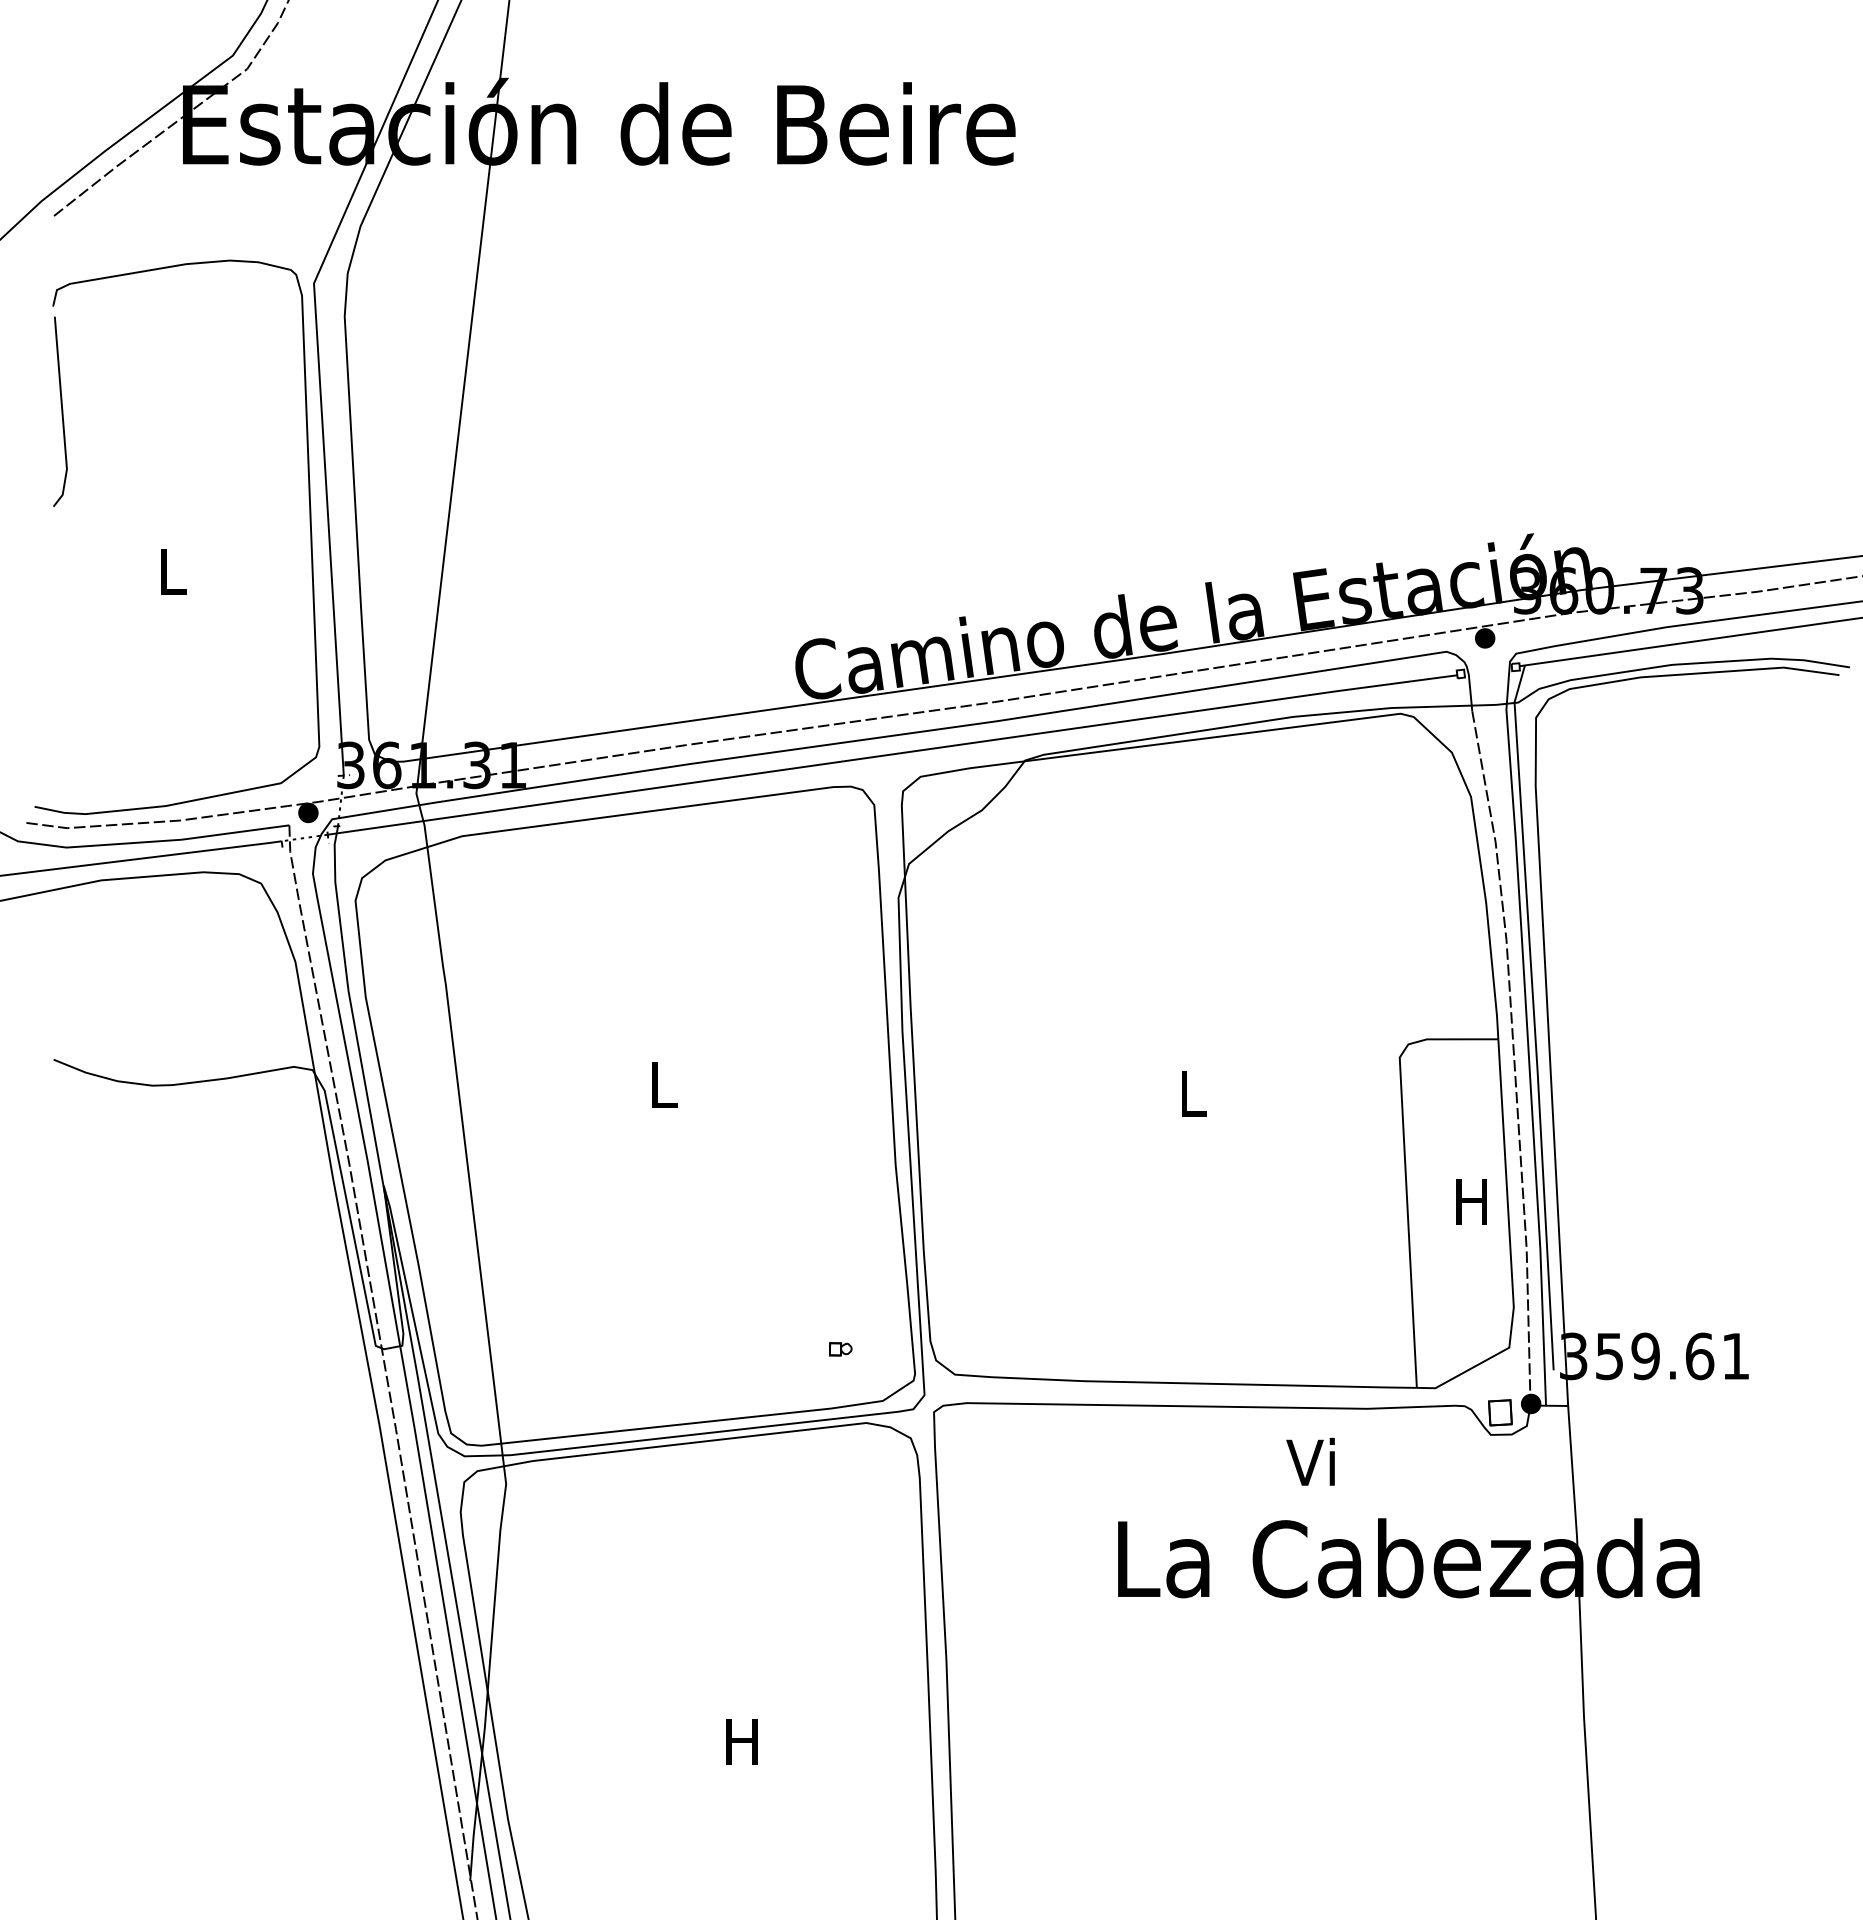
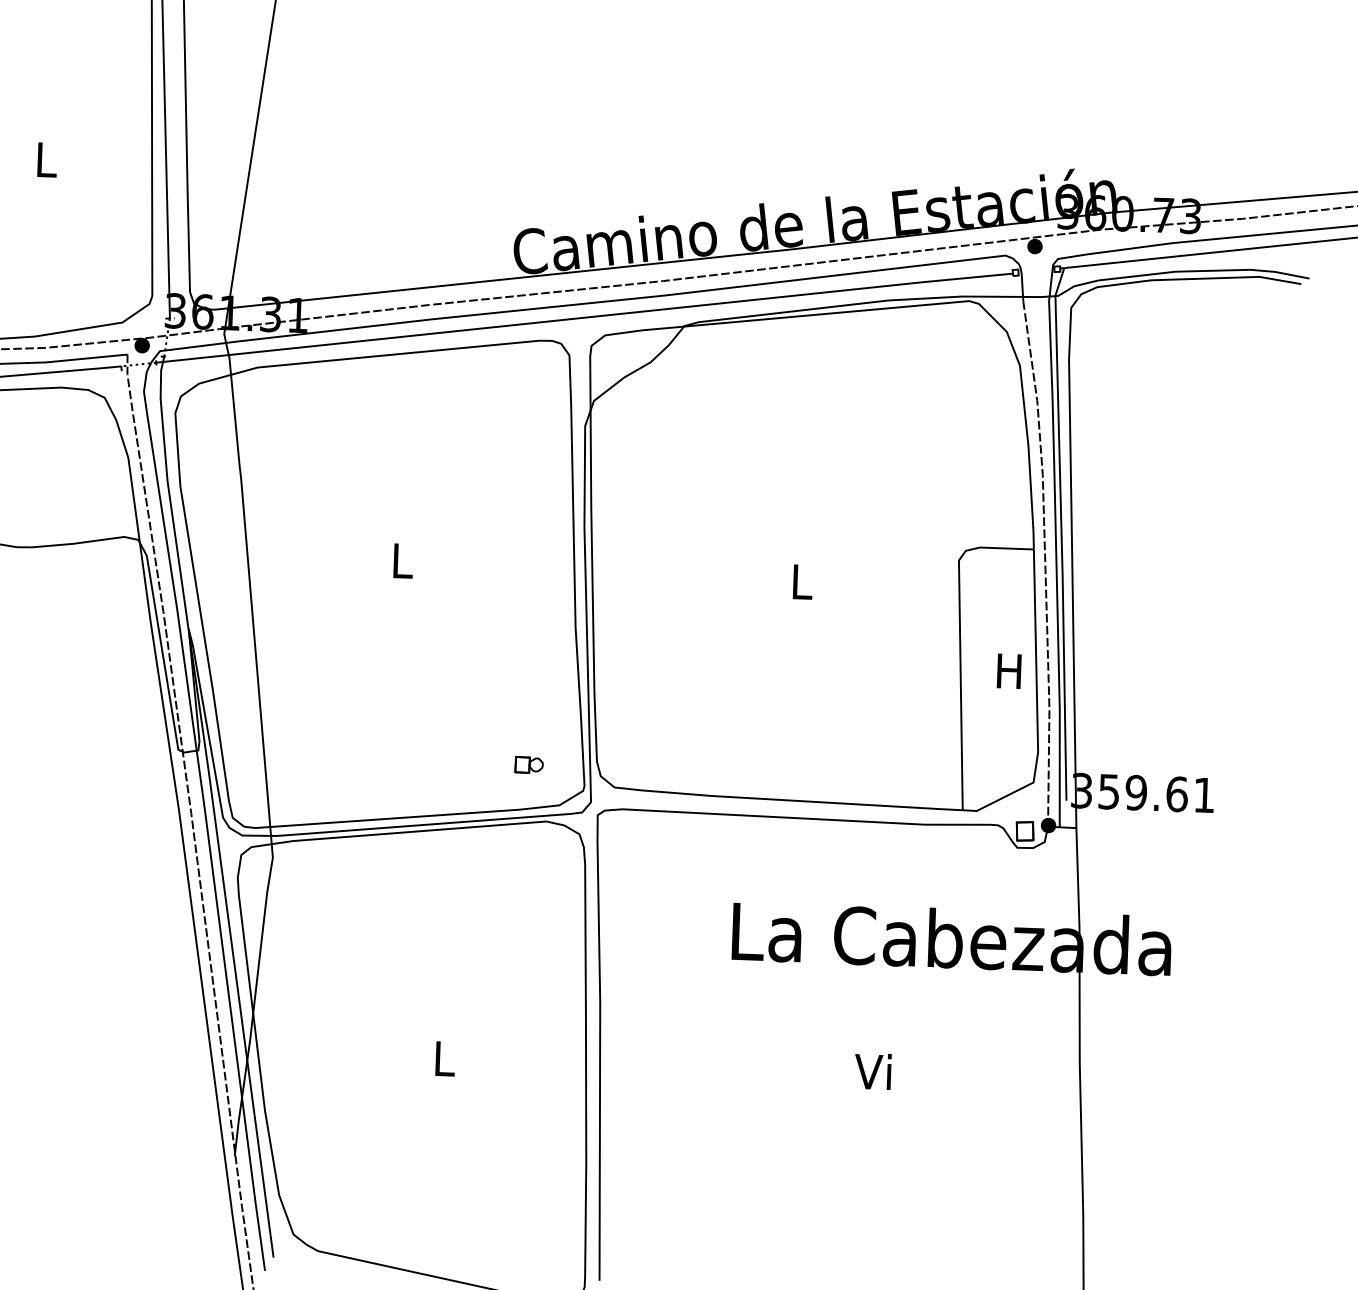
part: (840, 1349) -> (528, 765), size x1.67
text: (1310, 1461) -> (872, 1071), moved
text: (741, 1741) -> (443, 1058), H -> L

